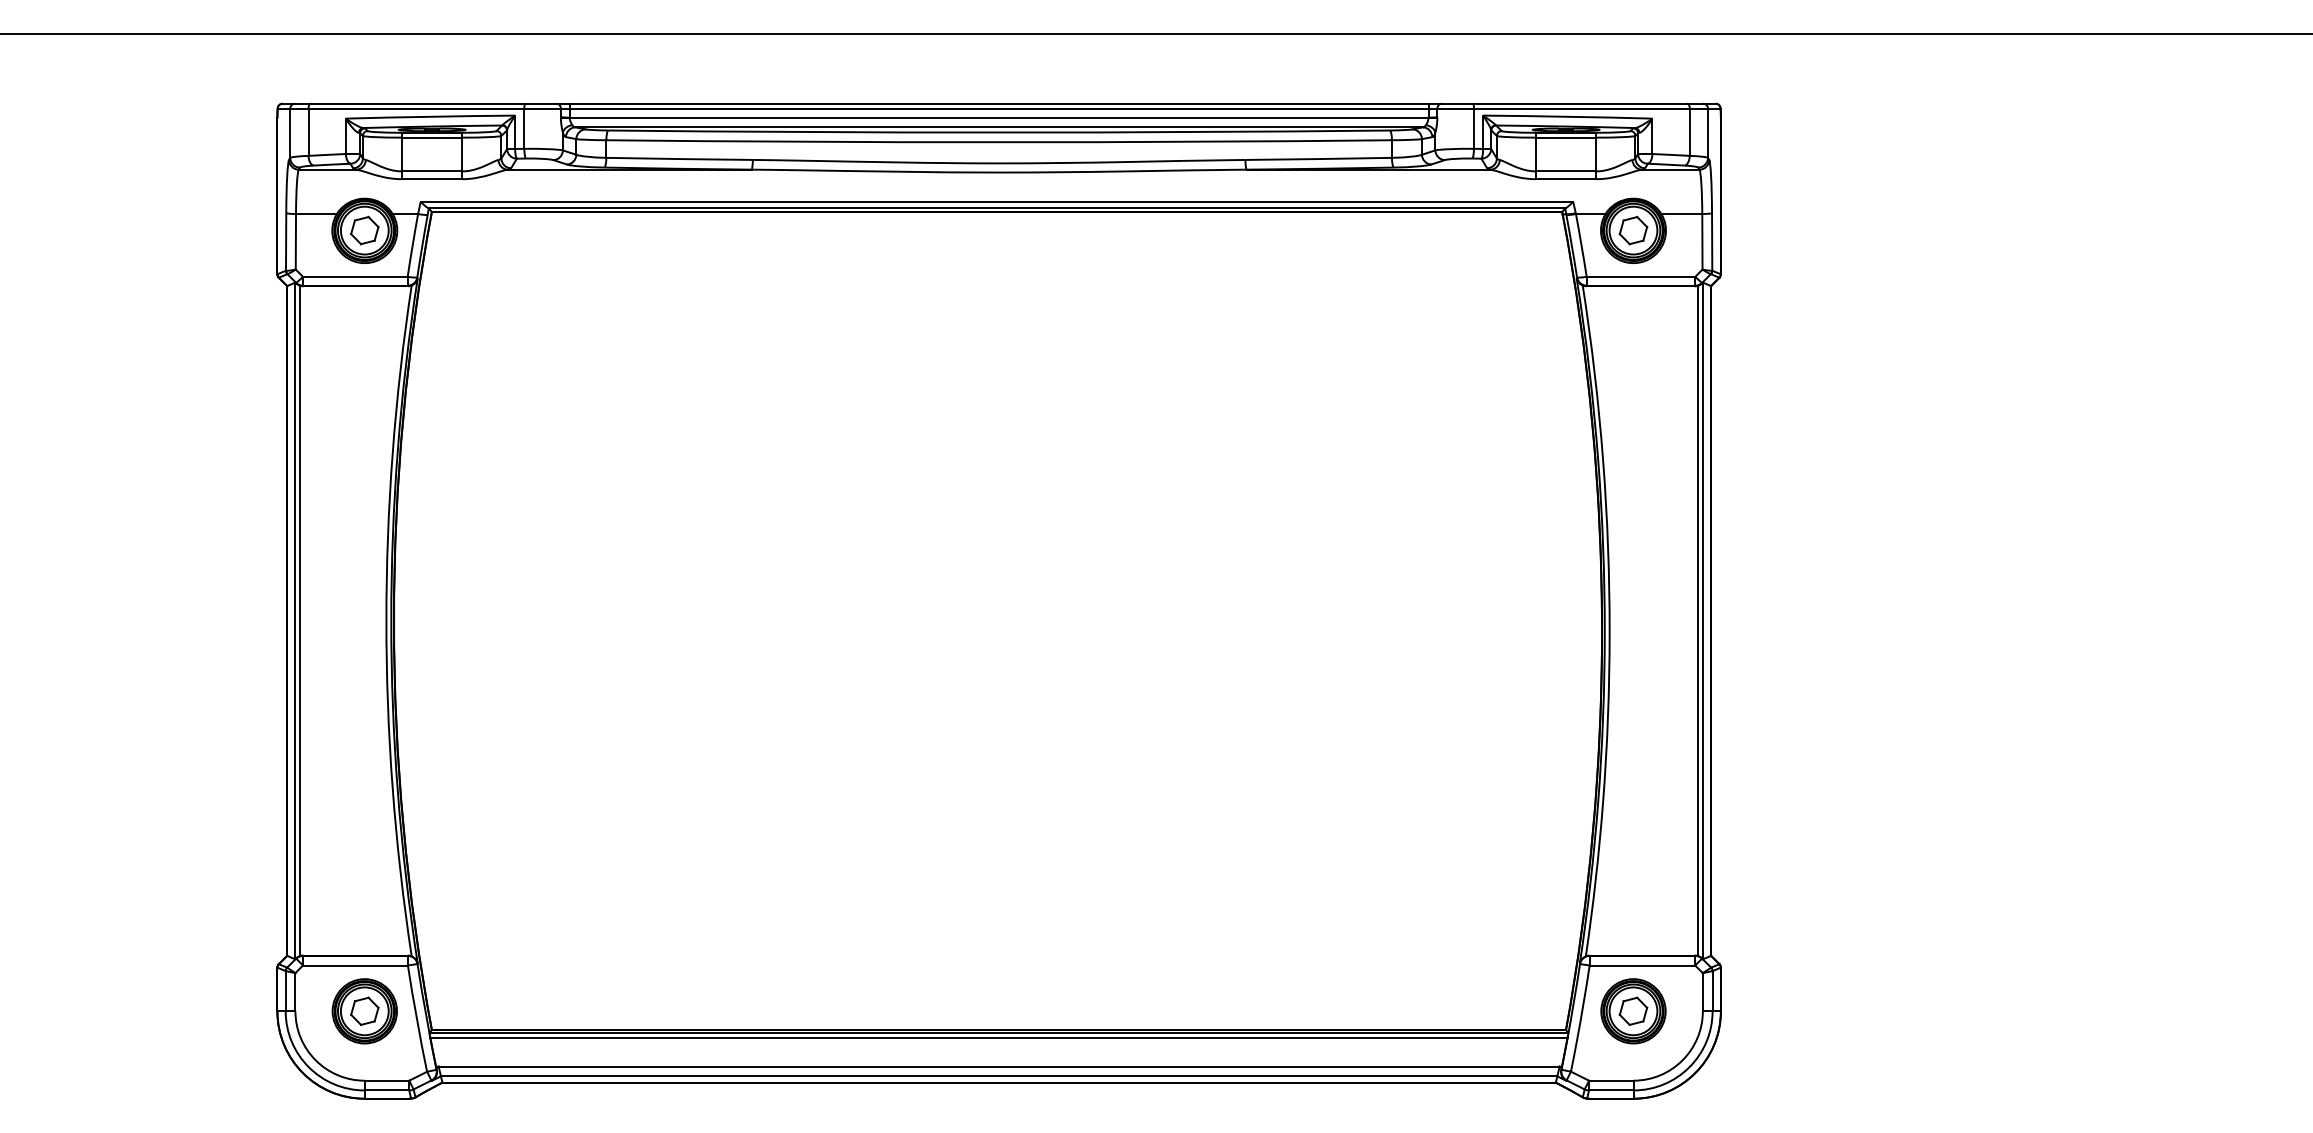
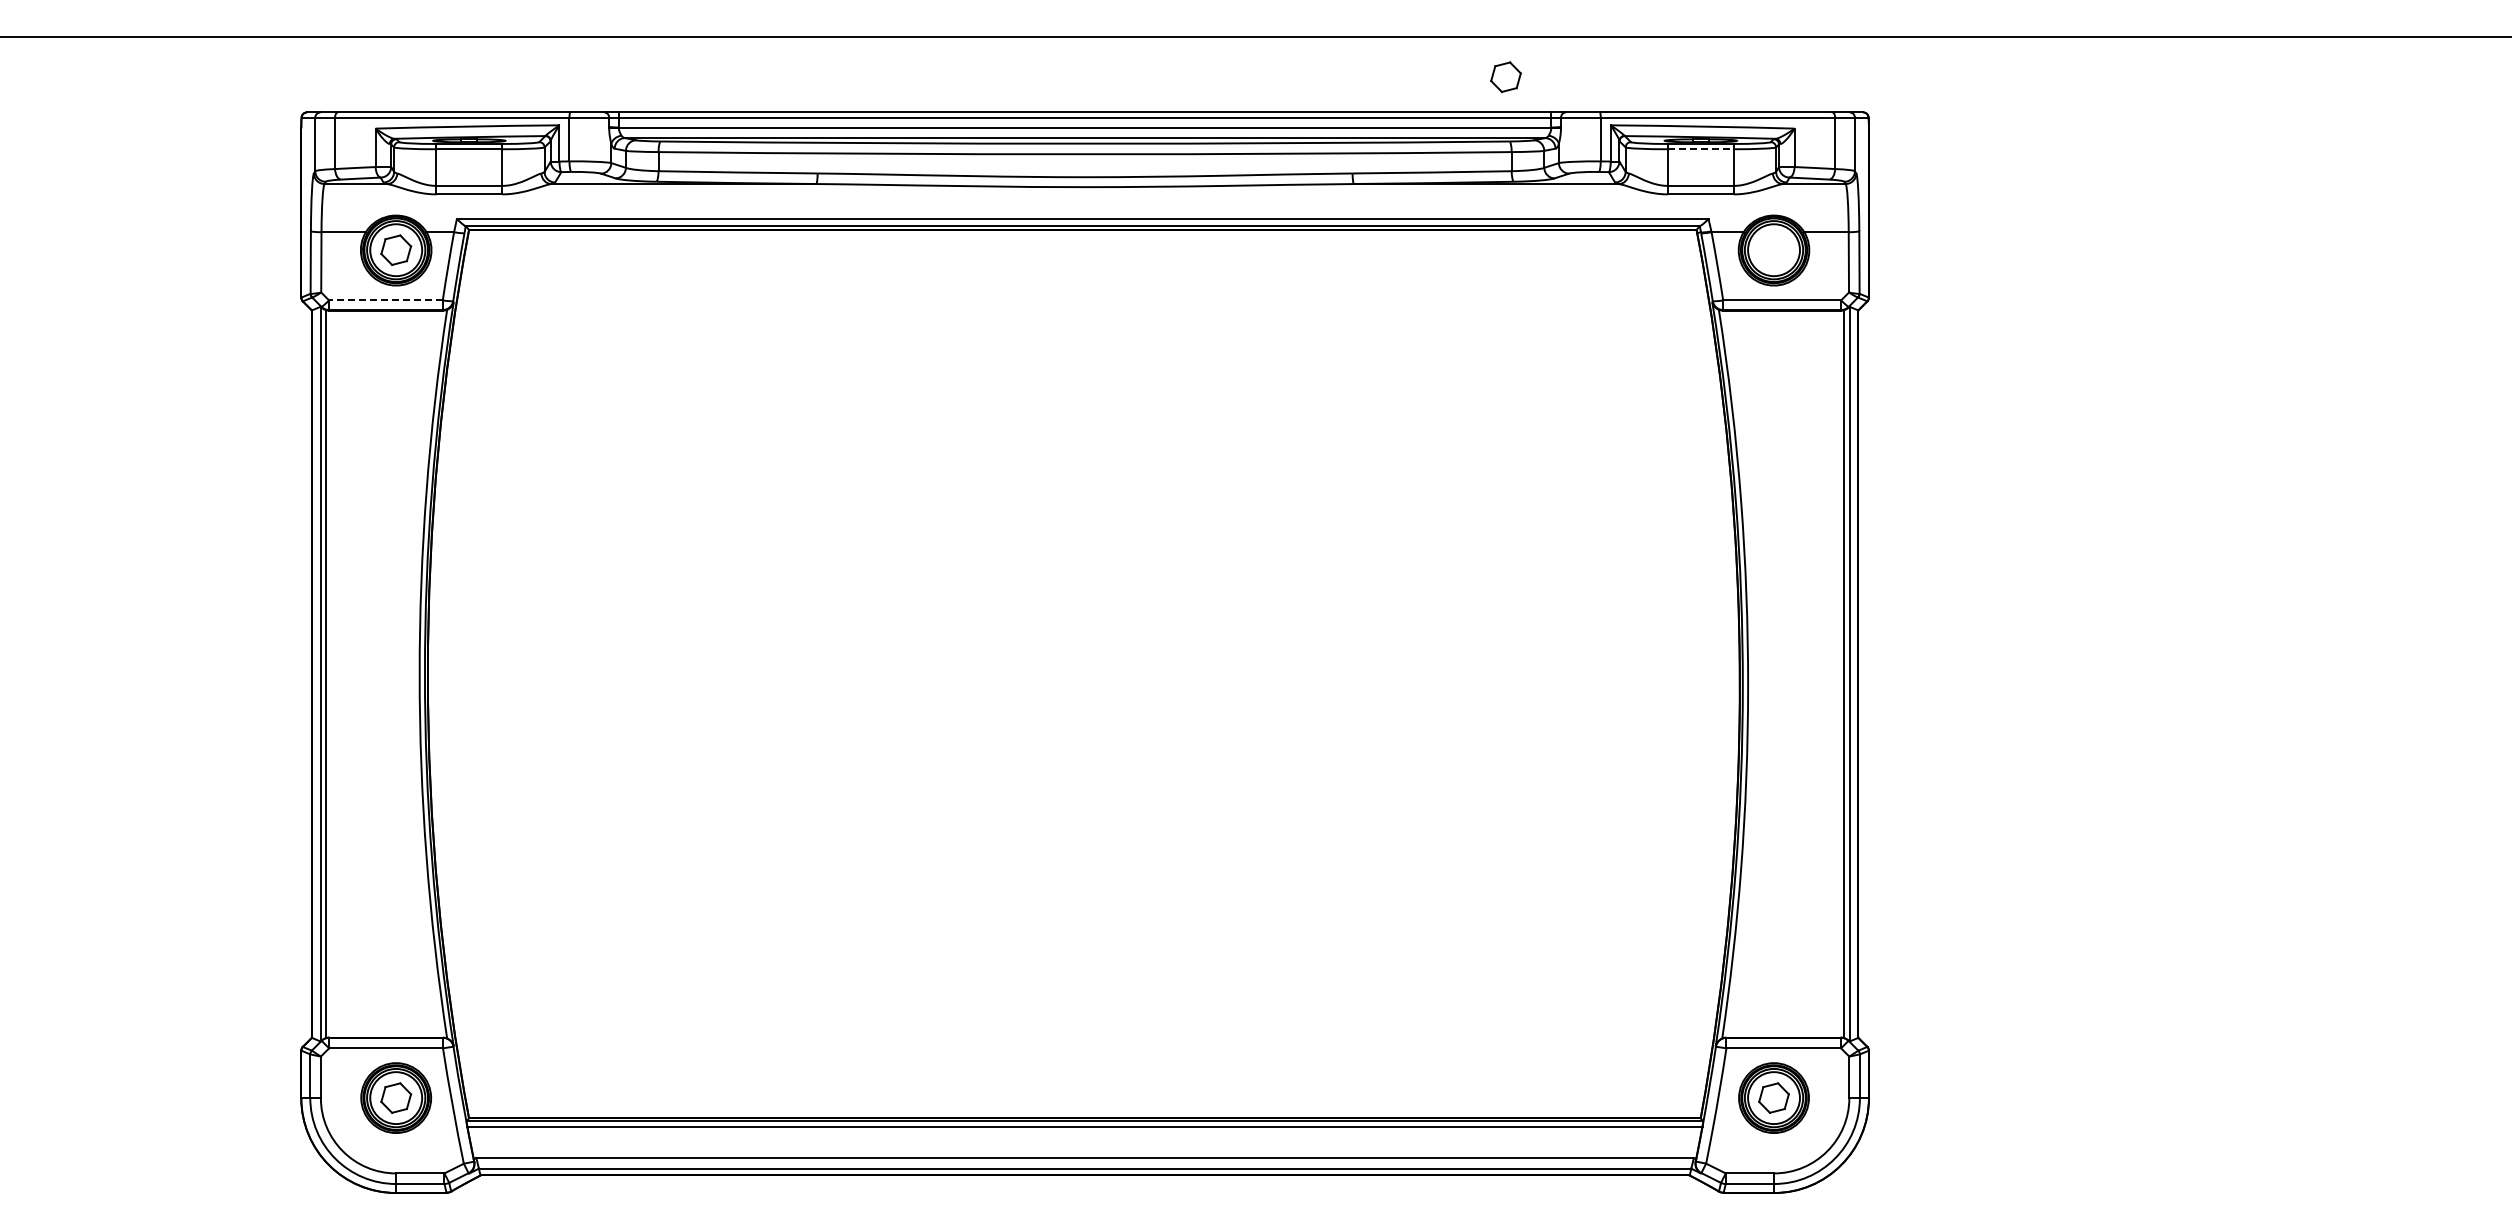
line: (1565, 137) -> (1700, 149), solid -> dashed
part: (1633, 229) -> (1505, 76), moved
line: (354, 276) -> (385, 300), solid -> dashed

